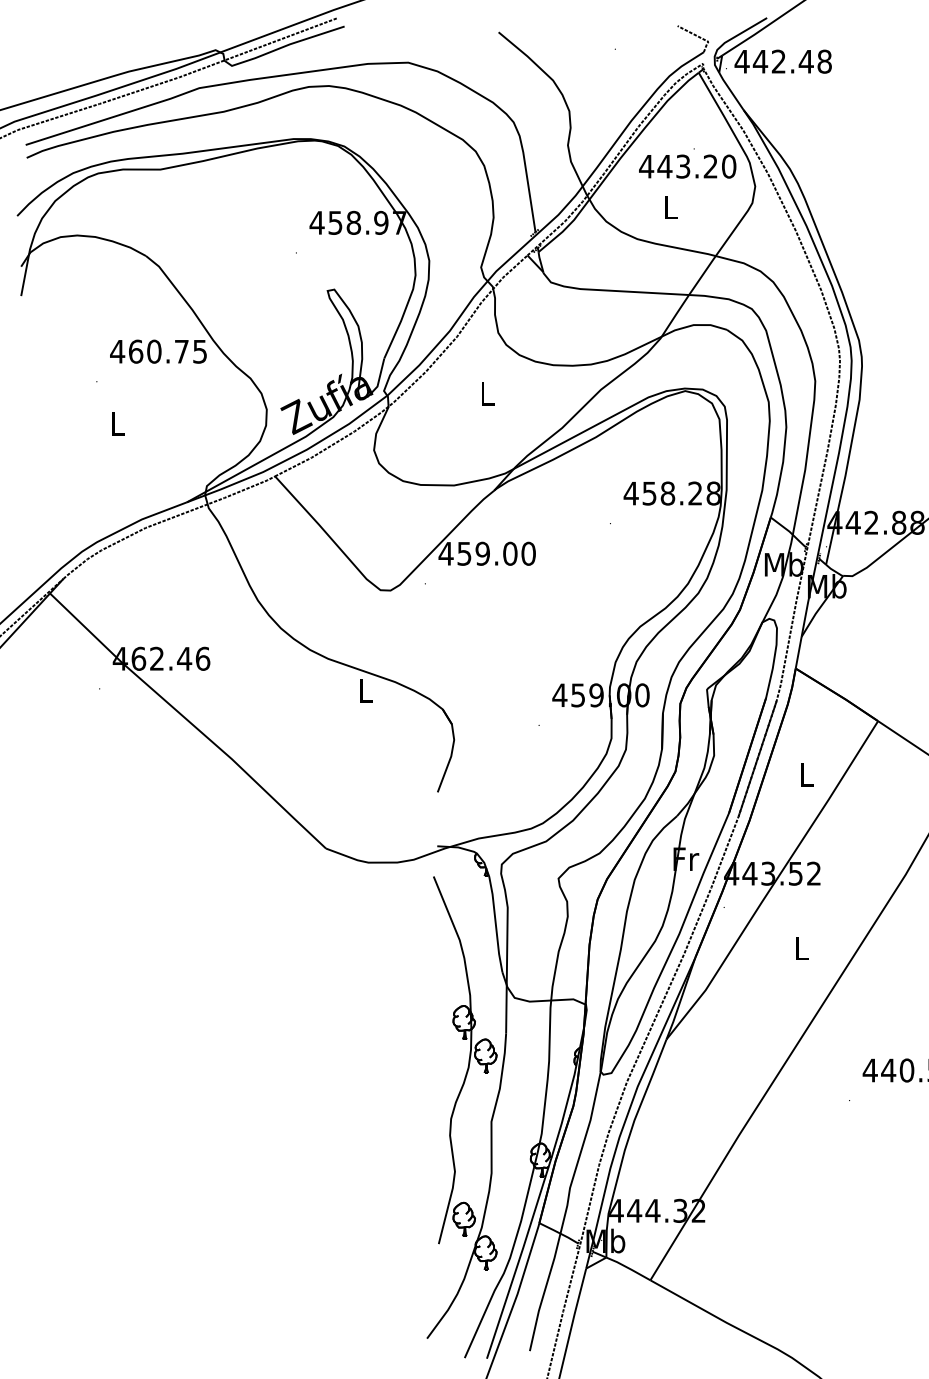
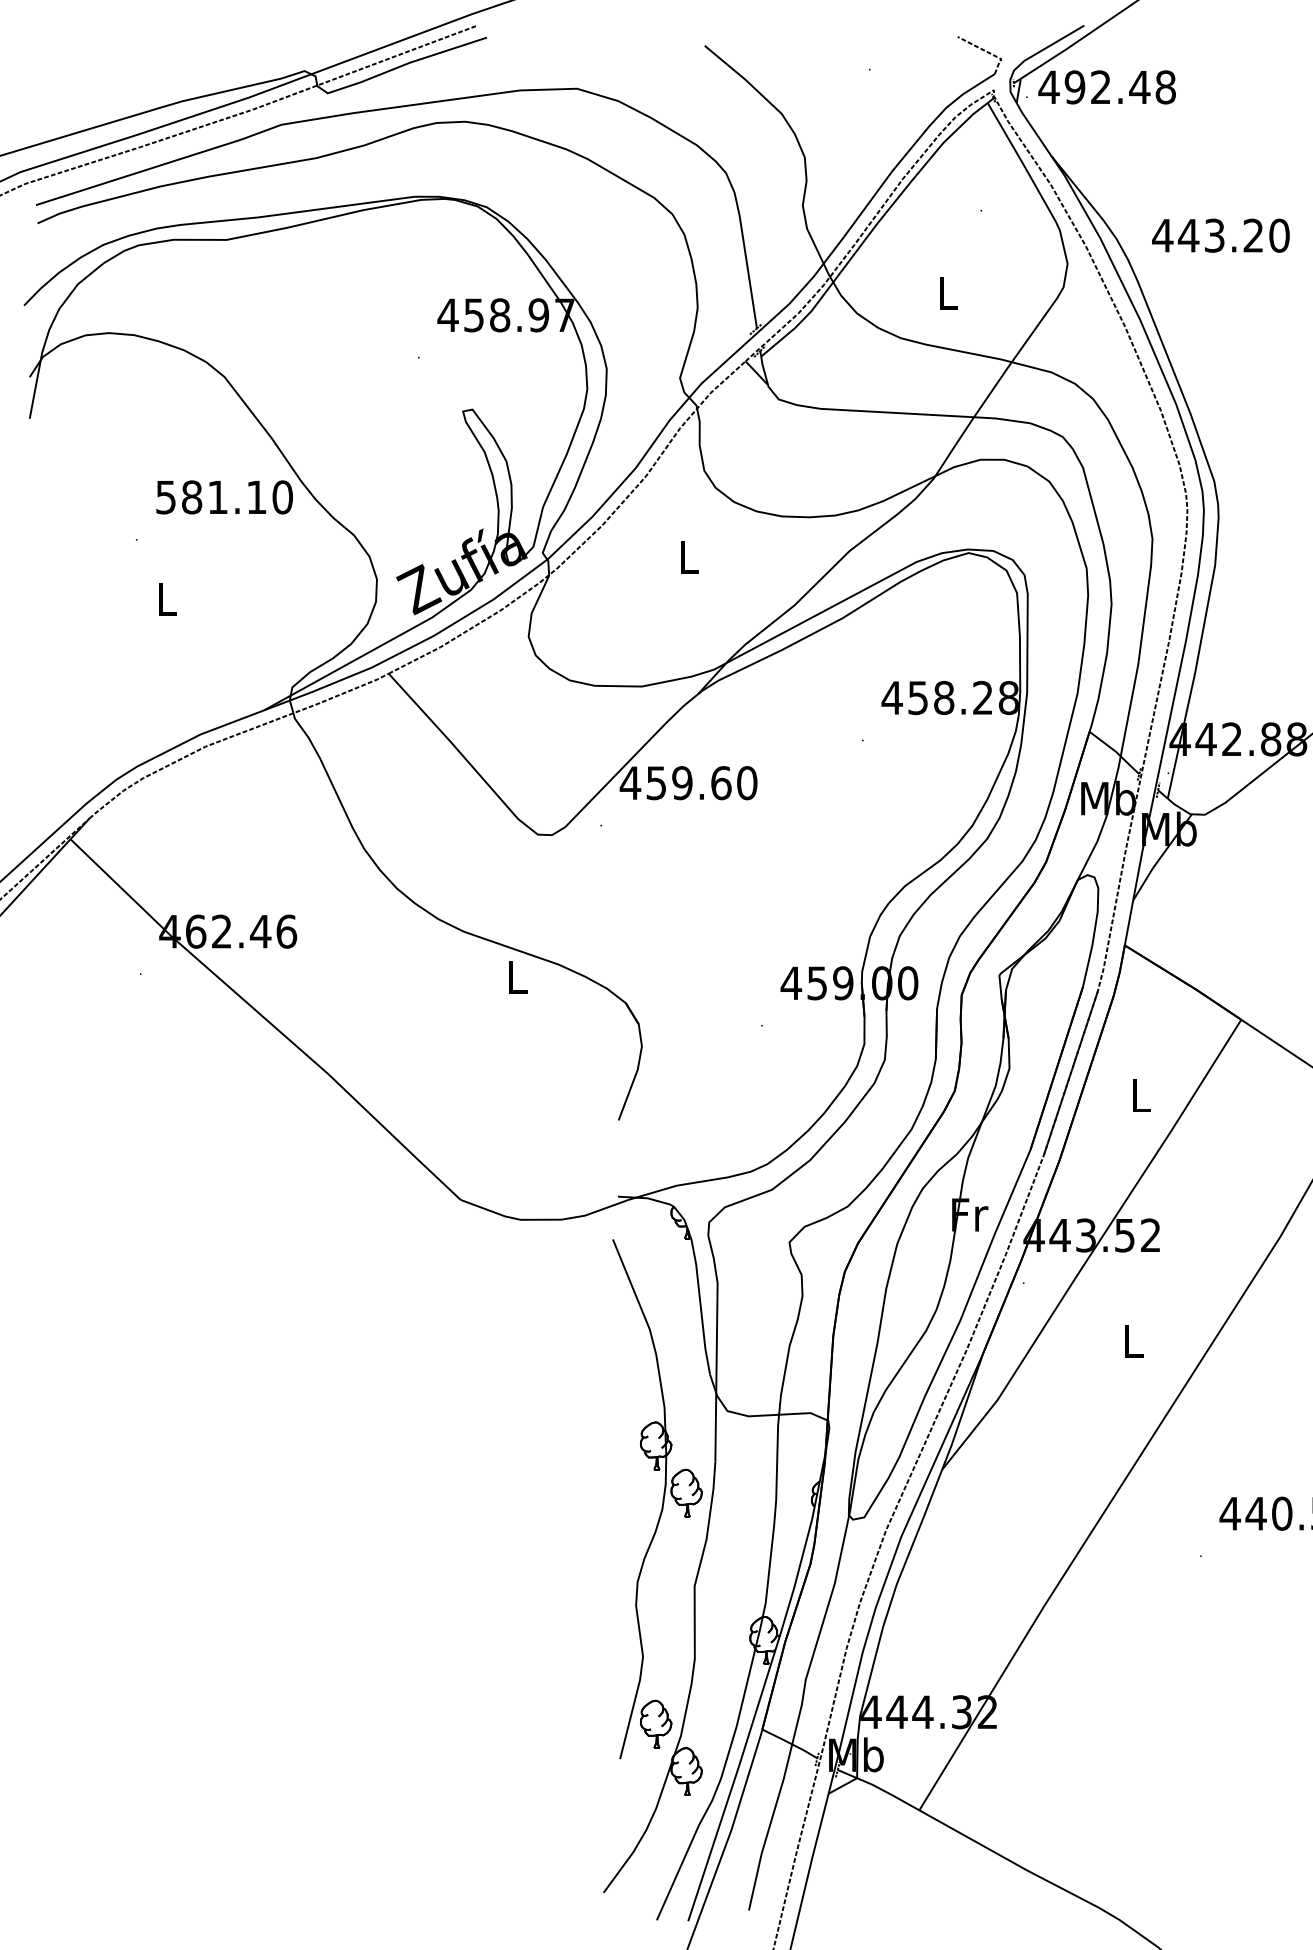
text: (760, 61) -> (1075, 87), 442.48 -> 492.48
text: (687, 166) -> (1220, 235), moved
text: (158, 351) -> (223, 497), 460.75 -> 581.10
text: (510, 553) -> (721, 782), 459.00 -> 459.60

